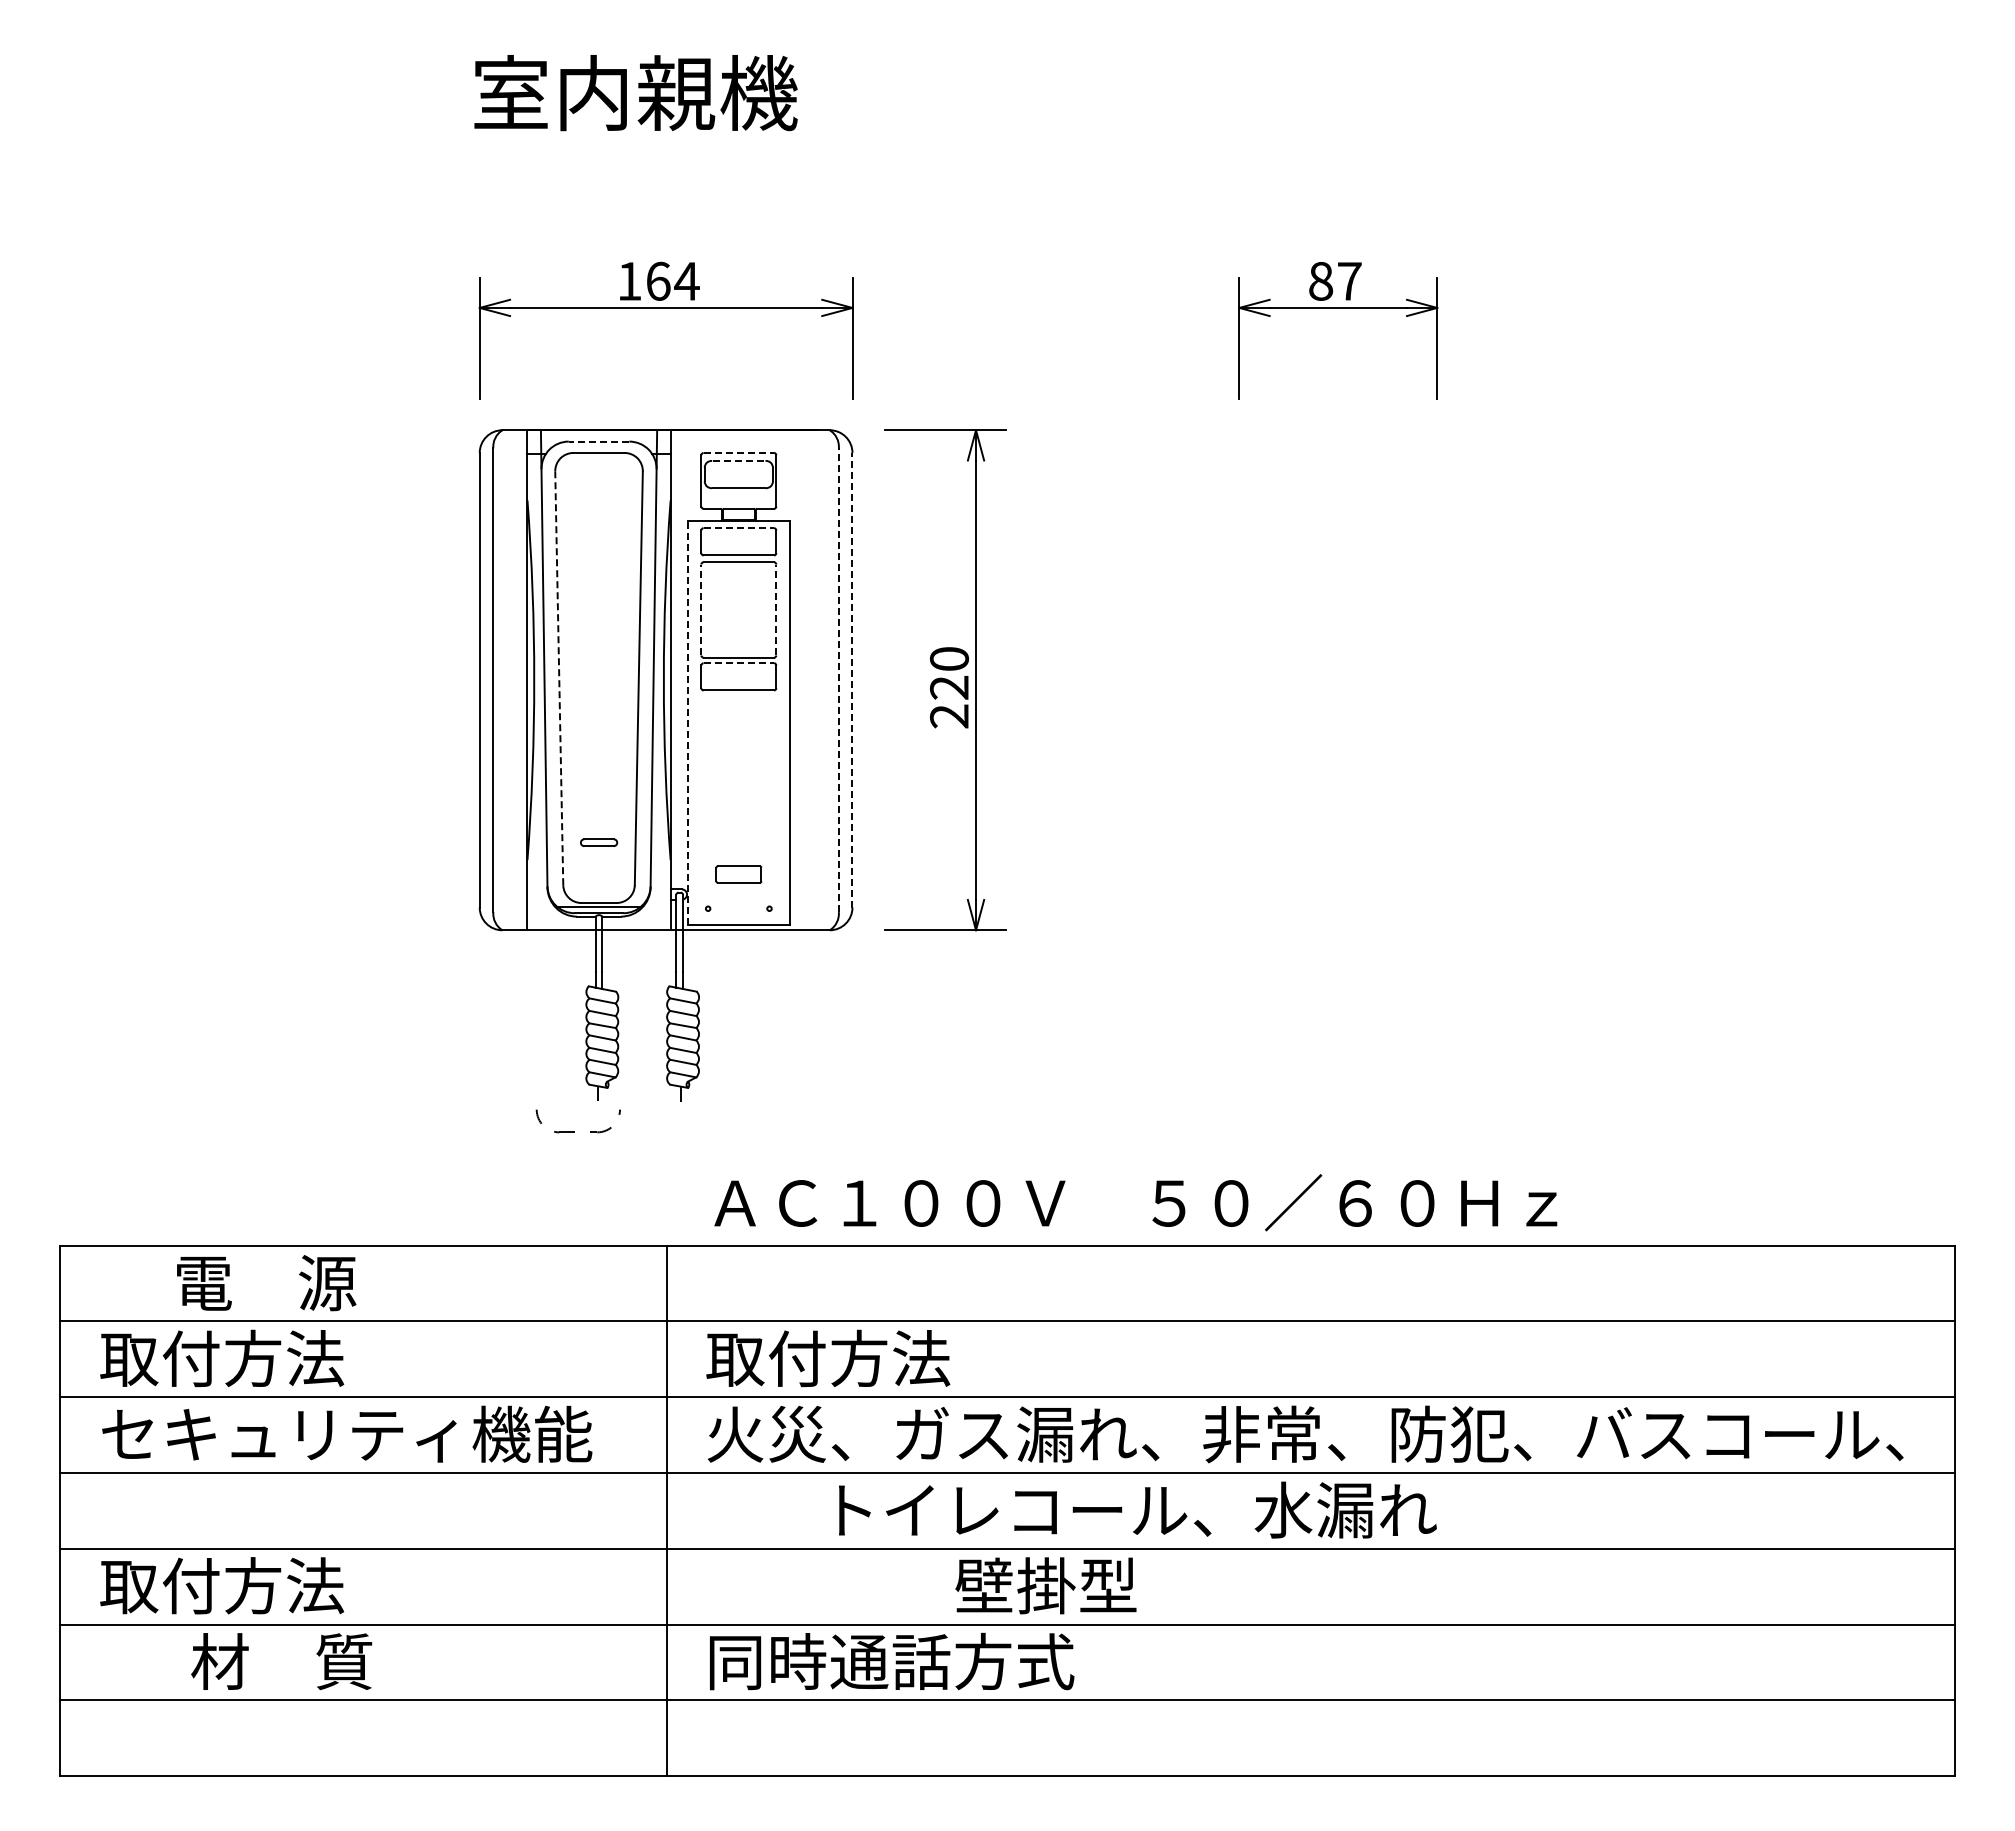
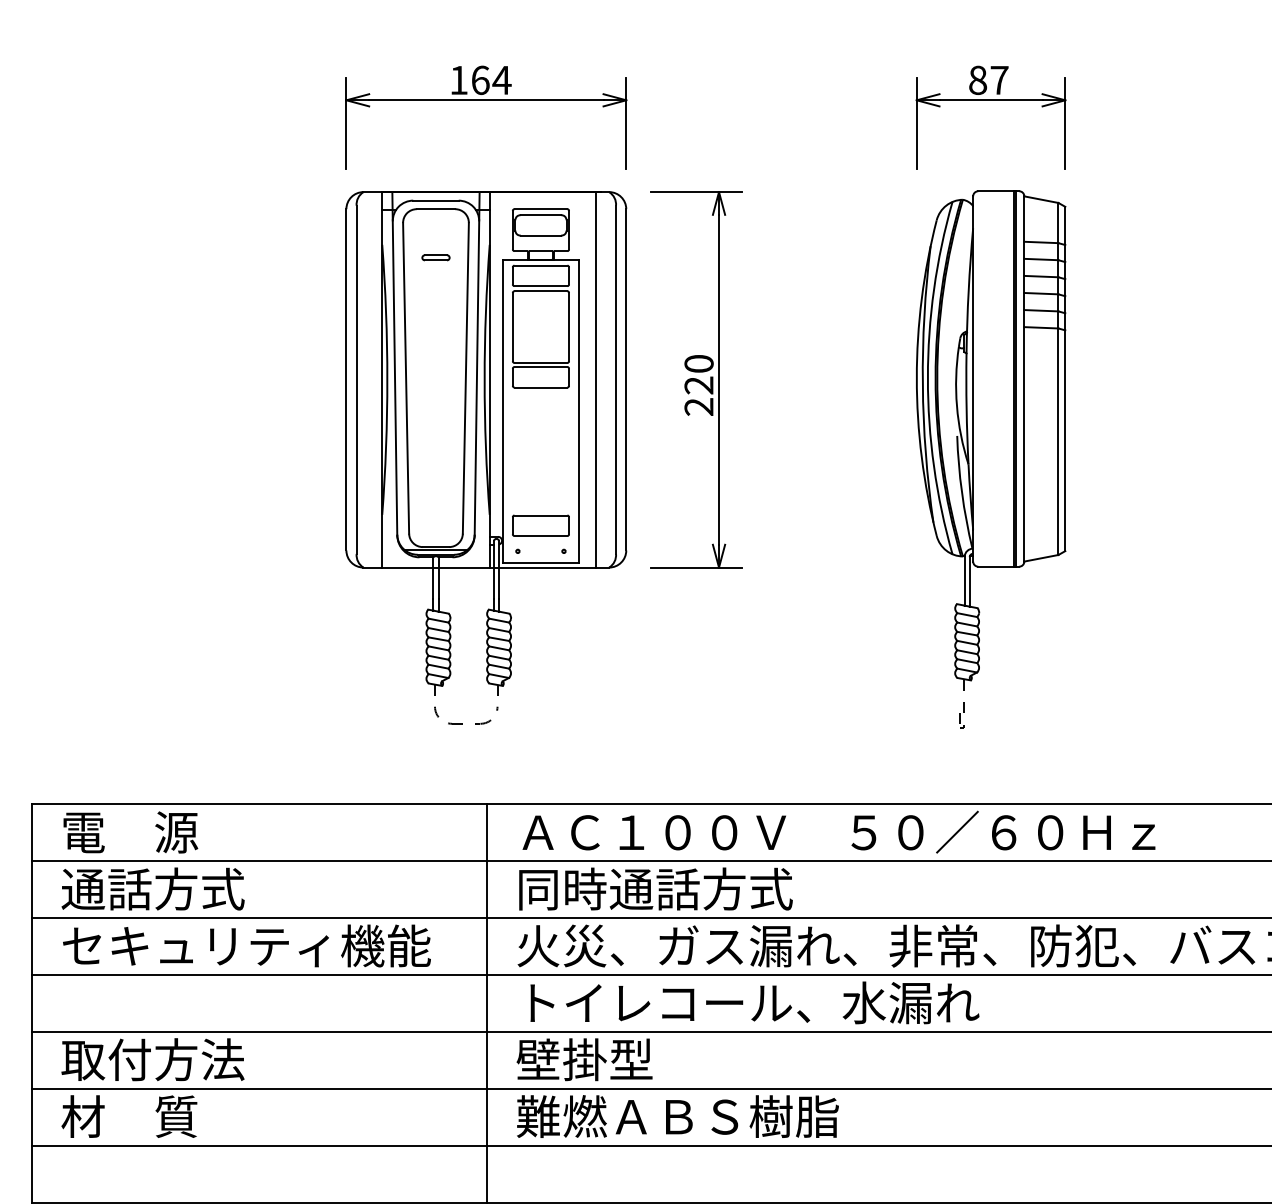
line: (598, 441) -> (435, 200), dashed -> solid
line: (739, 452) -> (541, 208), dashed -> solid
line: (739, 460) -> (541, 214), dashed -> solid
line: (739, 528) -> (541, 265), dashed -> solid
line: (701, 609) -> (512, 326), dashed -> solid
line: (776, 609) -> (569, 326), dashed -> solid
line: (739, 663) -> (541, 367), dashed -> solid
line: (559, 678) -> (406, 378), dashed -> solid
line: (852, 679) -> (626, 379), dashed -> solid
line: (811, 680) -> (595, 380), added
line: (838, 680) -> (615, 380), dashed -> solid
line: (687, 722) -> (502, 411), dashed -> solid
part: (1338, 786) -> (991, 459), added
part: (599, 842) -> (436, 257), moved
part: (738, 874) -> (540, 525), size x1.67
part: (574, 1131) -> (463, 723), moved
text: (1135, 1202) -> (838, 832), moved
text: (266, 1283) -> (130, 832), moved
text: (222, 1358) -> (153, 889), 取付方法 -> 通話方式
text: (890, 1358) -> (654, 889), 取付方法 -> 同時通話方式
text: (1137, 1509) -> (754, 1002), moved
text: (1045, 1585) -> (584, 1059), moved
text: (281, 1661) -> (129, 1116), moved
text: (920, 1661) -> (677, 1116), 同時通話方式 -> 難燃ＡＢＳ樹脂

